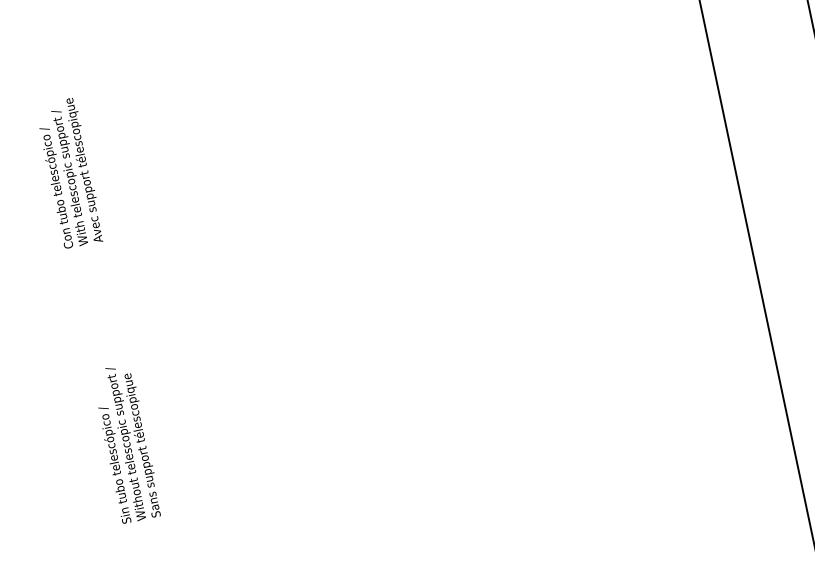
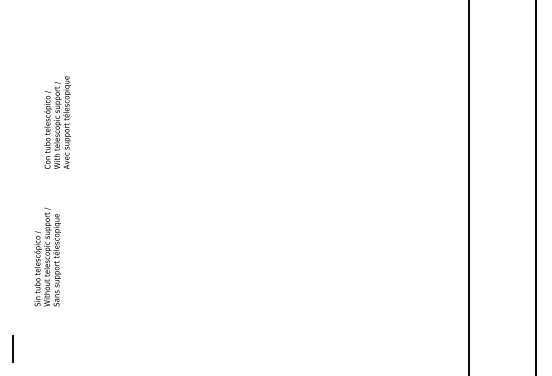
text: (69, 173) -> (57, 122), moved
text: (126, 442) -> (47, 256), moved

